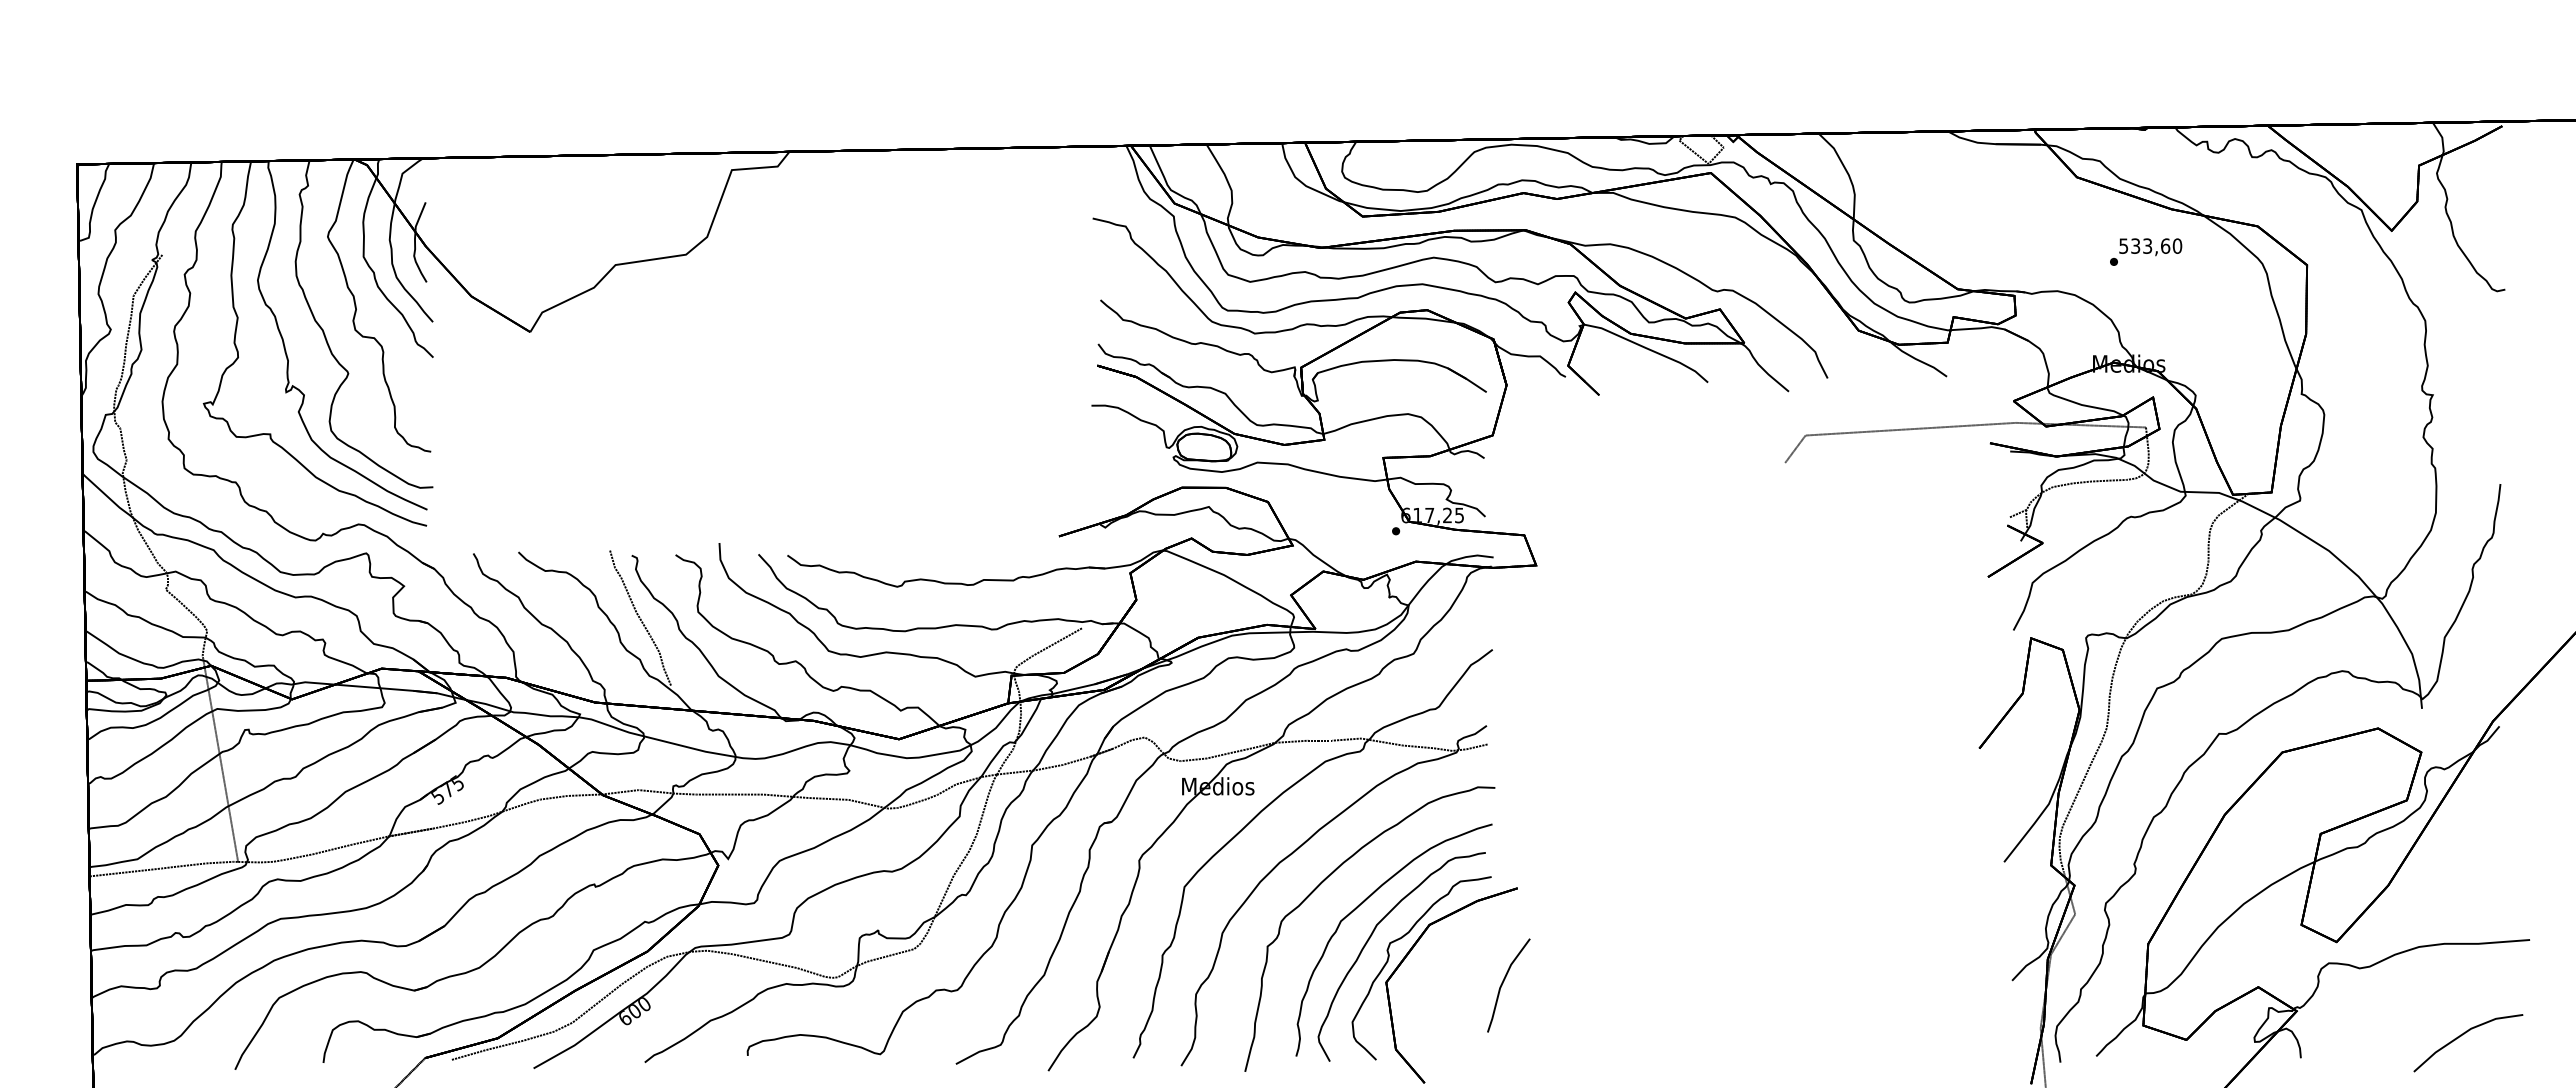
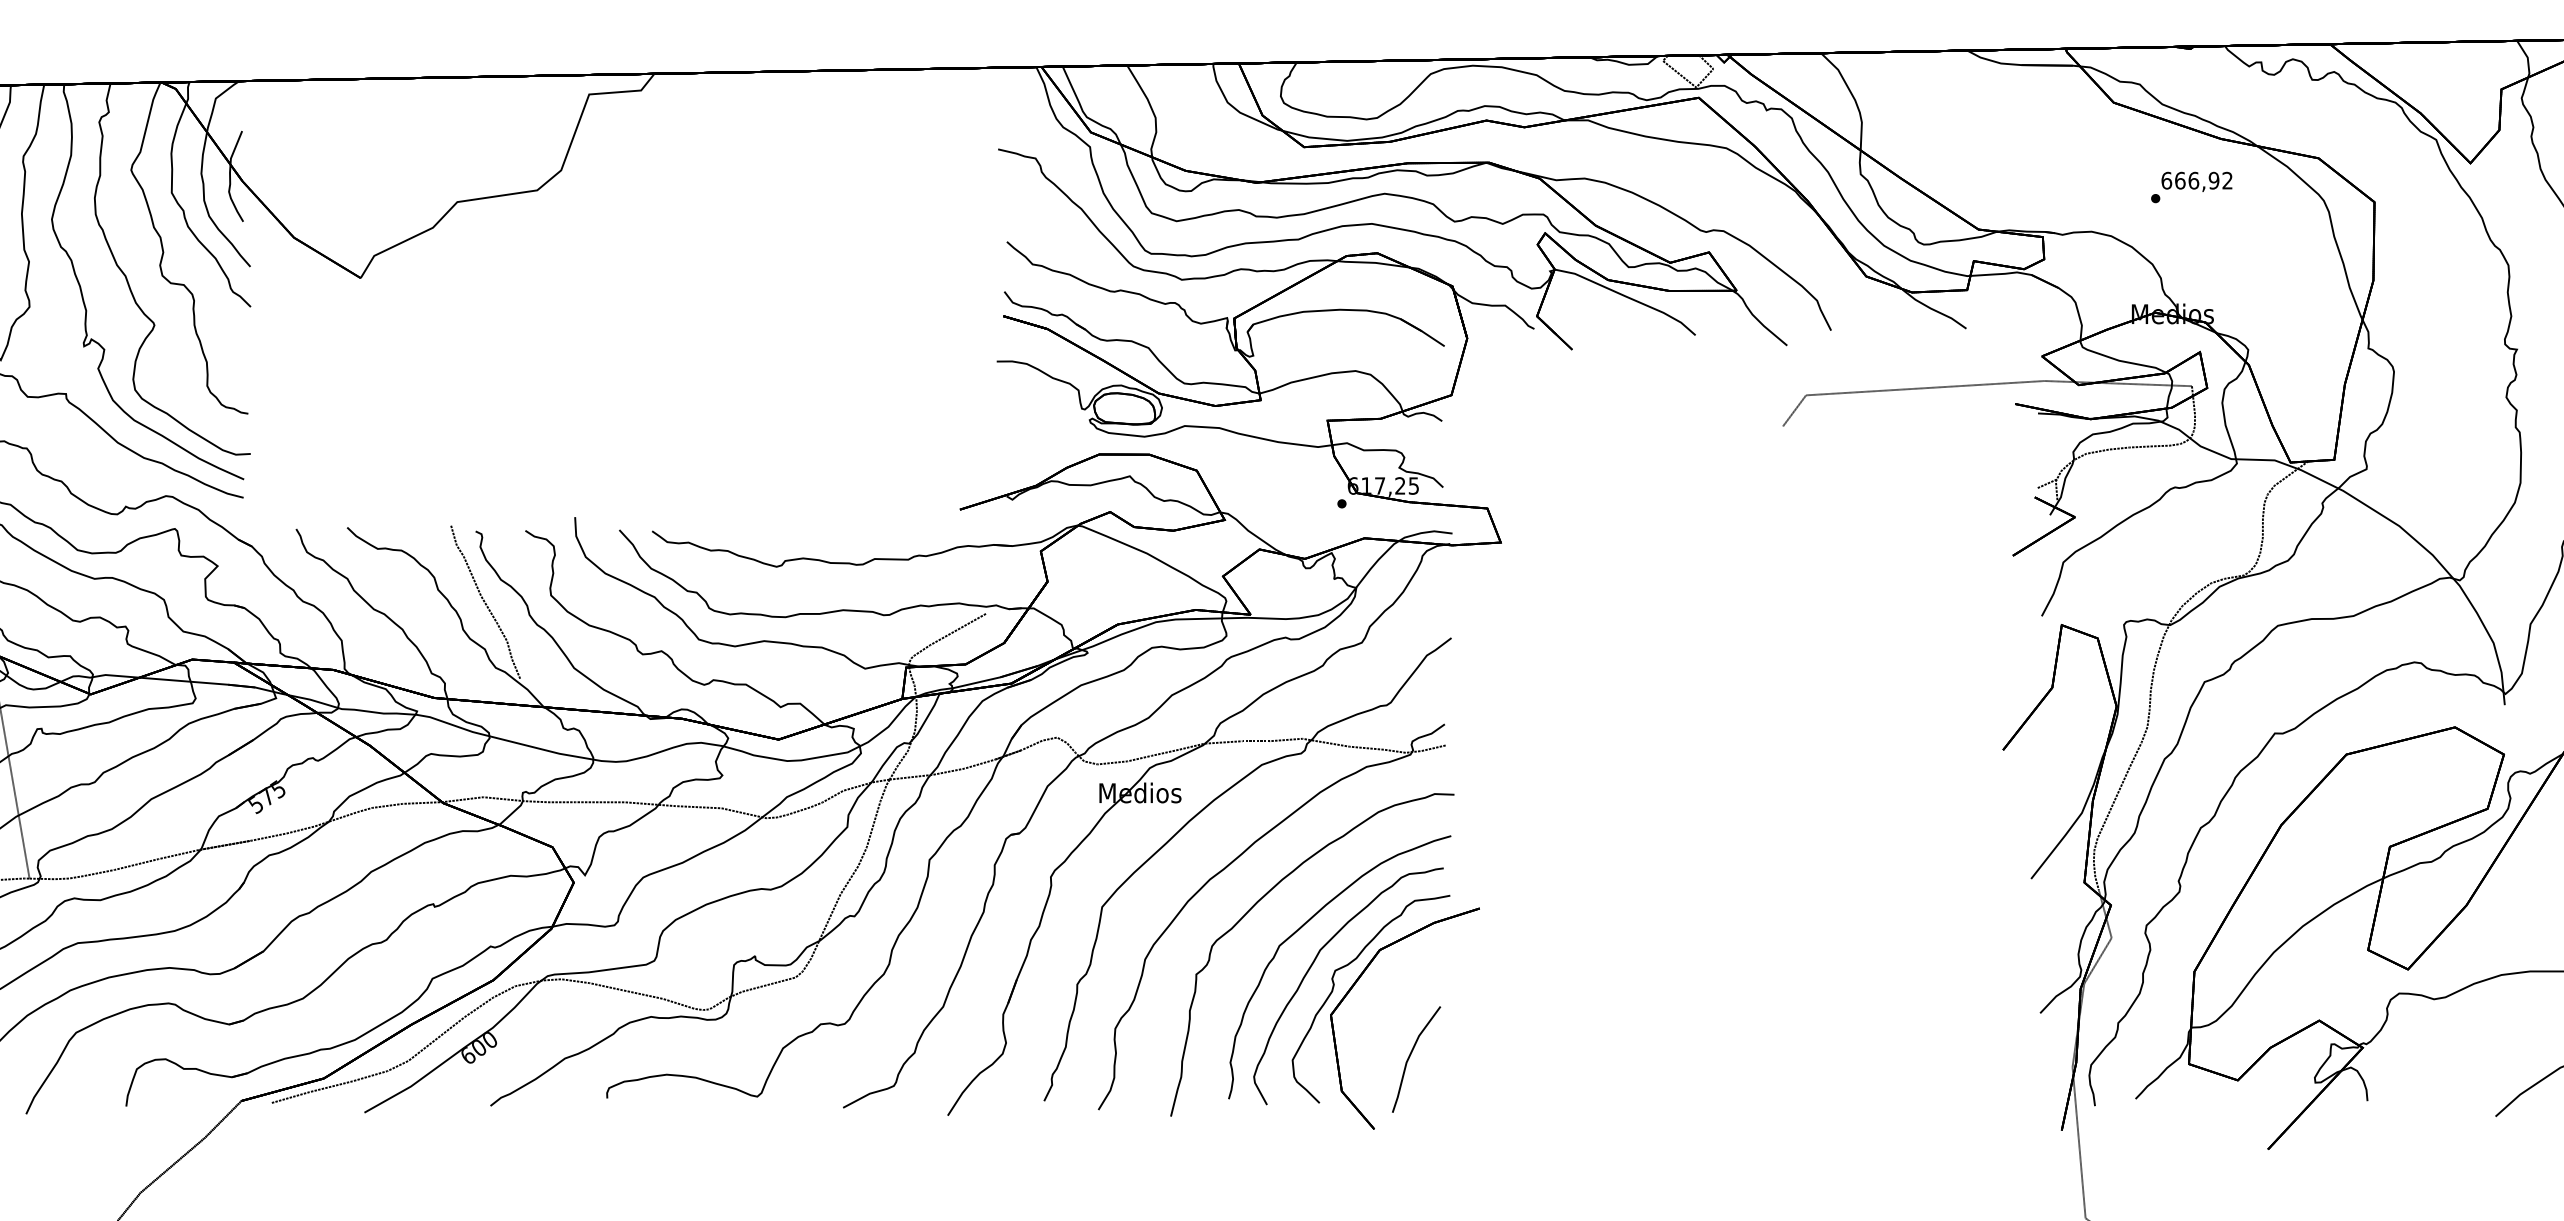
text: (2150, 245) -> (2197, 179), 533,60 -> 666,92
part: (1508, 985) -> (1416, 1059), moved

